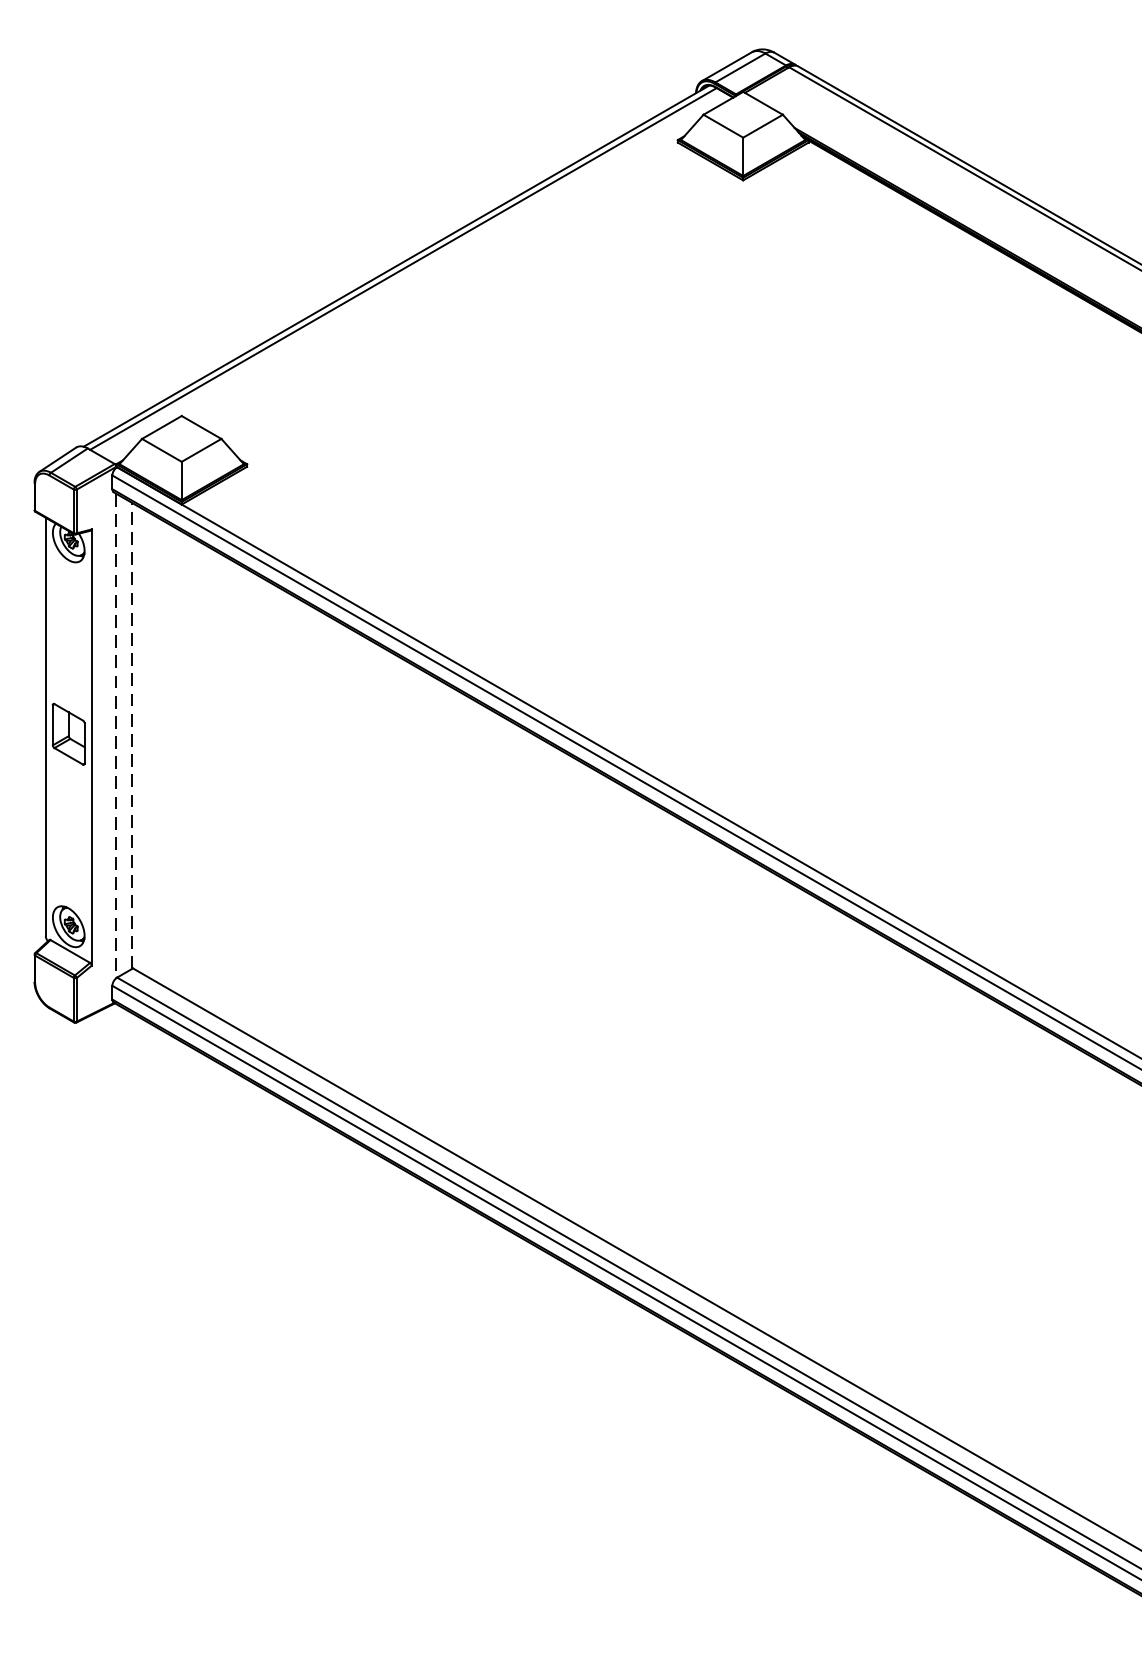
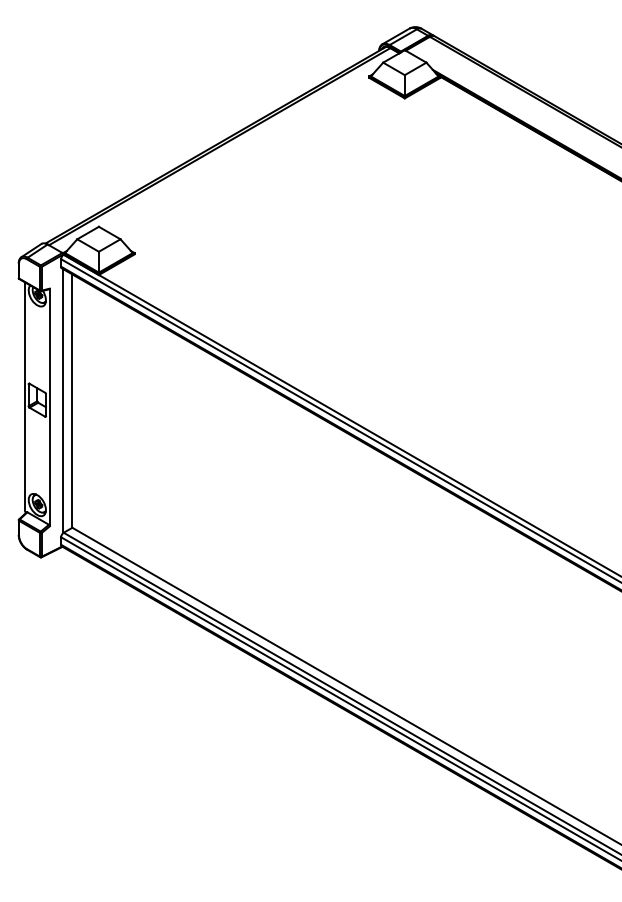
line: (116, 736) -> (63, 401), dashed -> solid
line: (131, 736) -> (71, 401), dashed -> solid

